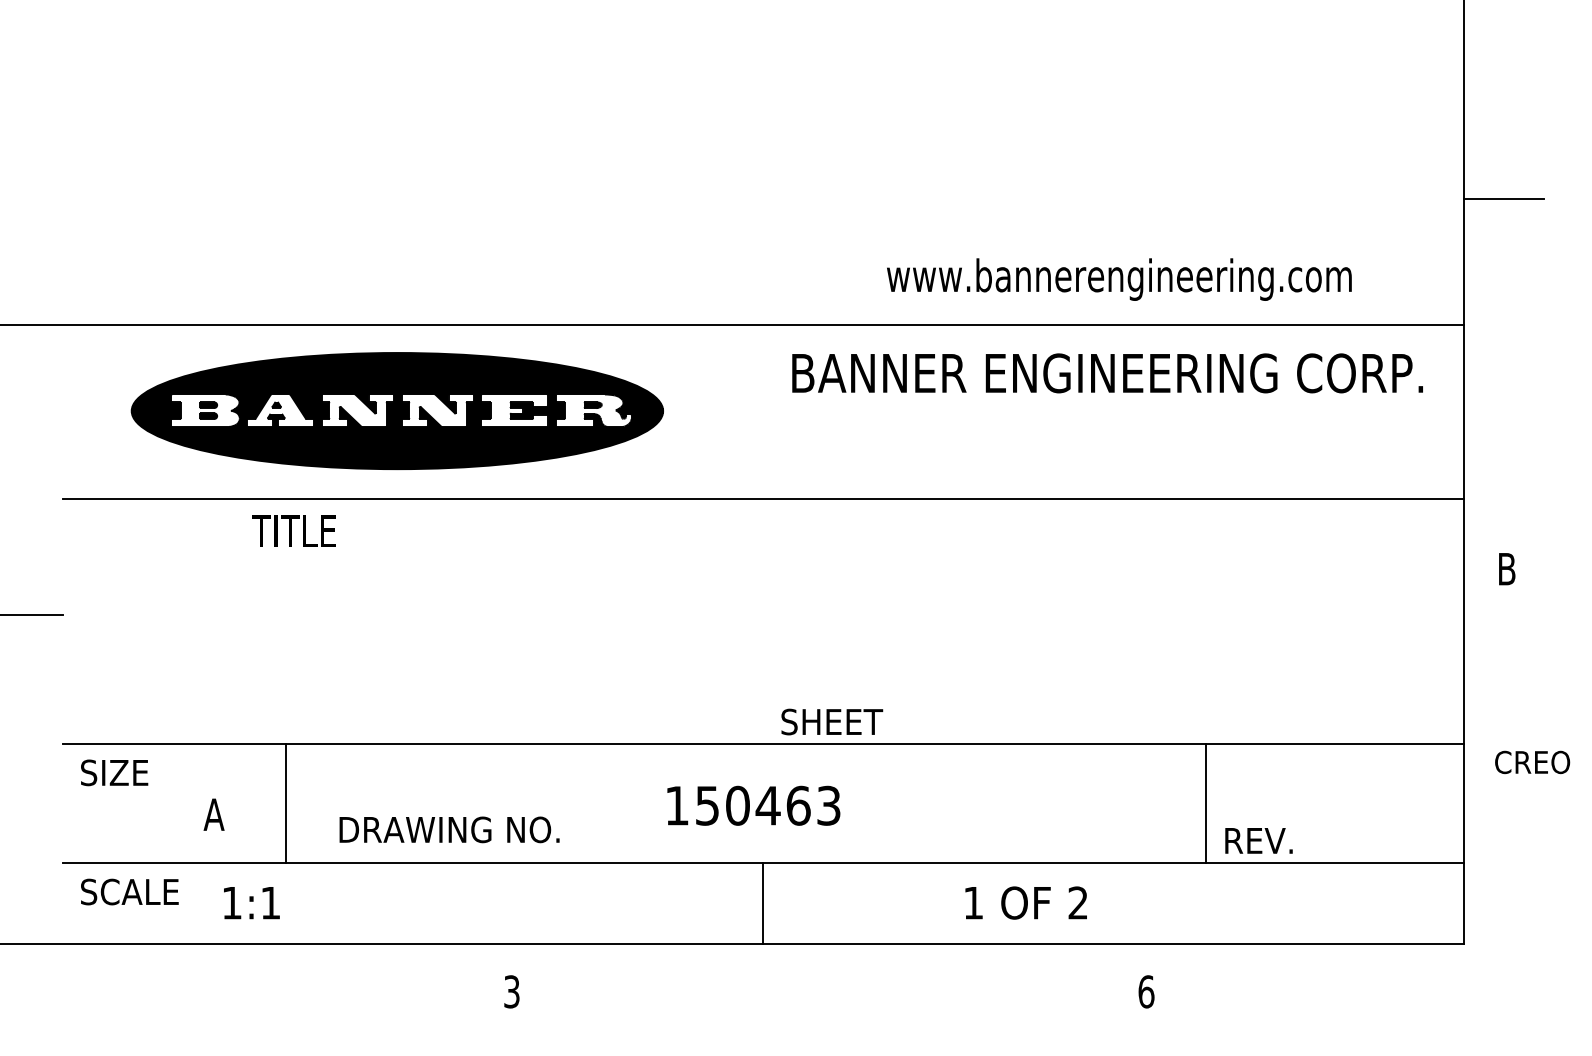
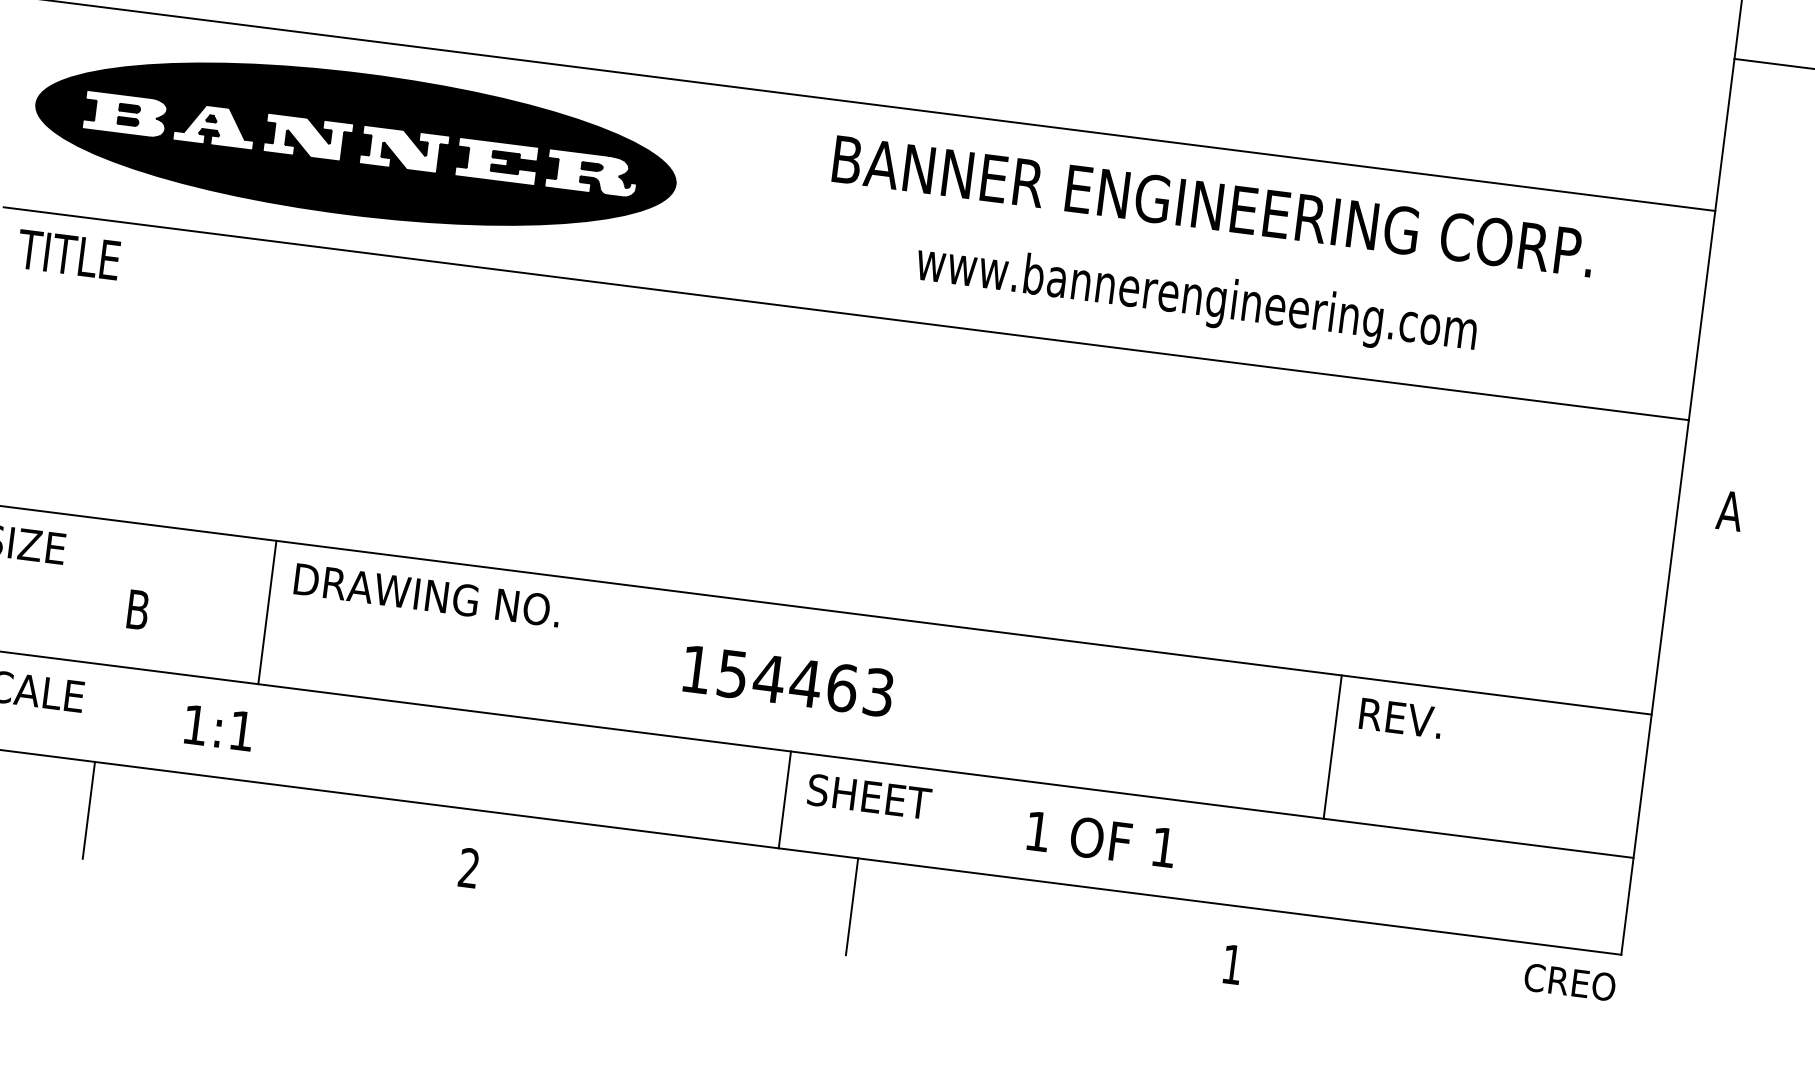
text: (1119, 279) -> (1196, 299), moved
text: (1107, 373) -> (1213, 206), moved
part: (396, 411) -> (354, 144), moved
text: (293, 530) -> (68, 253), moved
text: (1506, 569) -> (1729, 511), B -> A
text: (832, 721) -> (869, 796), moved
text: (1532, 762) -> (1569, 982), moved
line: (286, 803) -> (267, 612), moved
text: (737, 805) -> (768, 678), 150463 -> 154463
text: (213, 814) -> (137, 609), A -> B
text: (449, 829) -> (427, 594), moved
text: (1258, 840) -> (1400, 717), moved
text: (1077, 902) -> (1163, 846), 2 -> 1
text: (251, 903) -> (218, 728), moved
line: (194, 983) -> (88, 809), added
line: (829, 983) -> (852, 906), added
text: (511, 991) -> (468, 867), 3 -> 2
text: (1146, 991) -> (1232, 964), 6 -> 1

